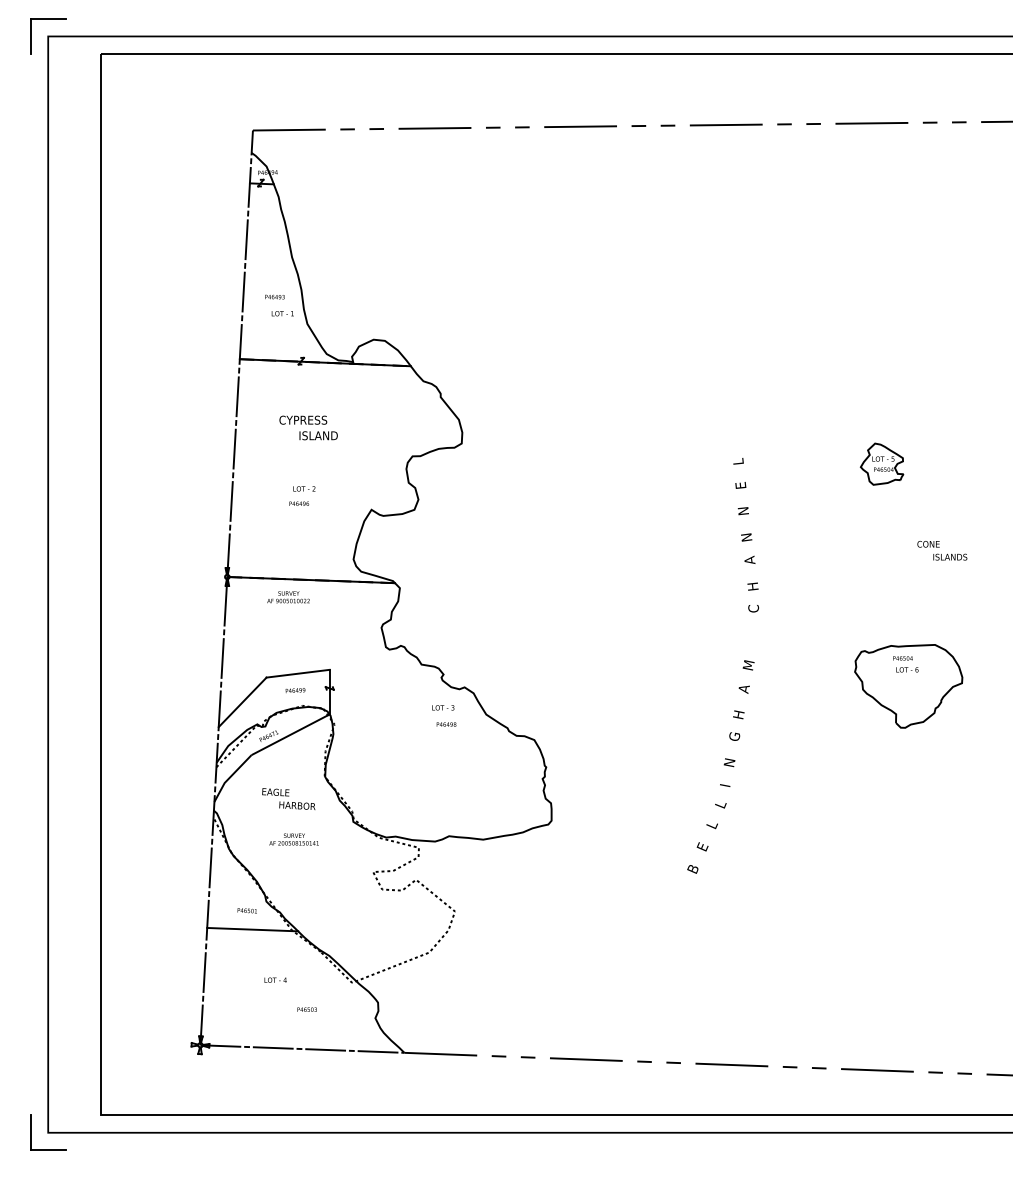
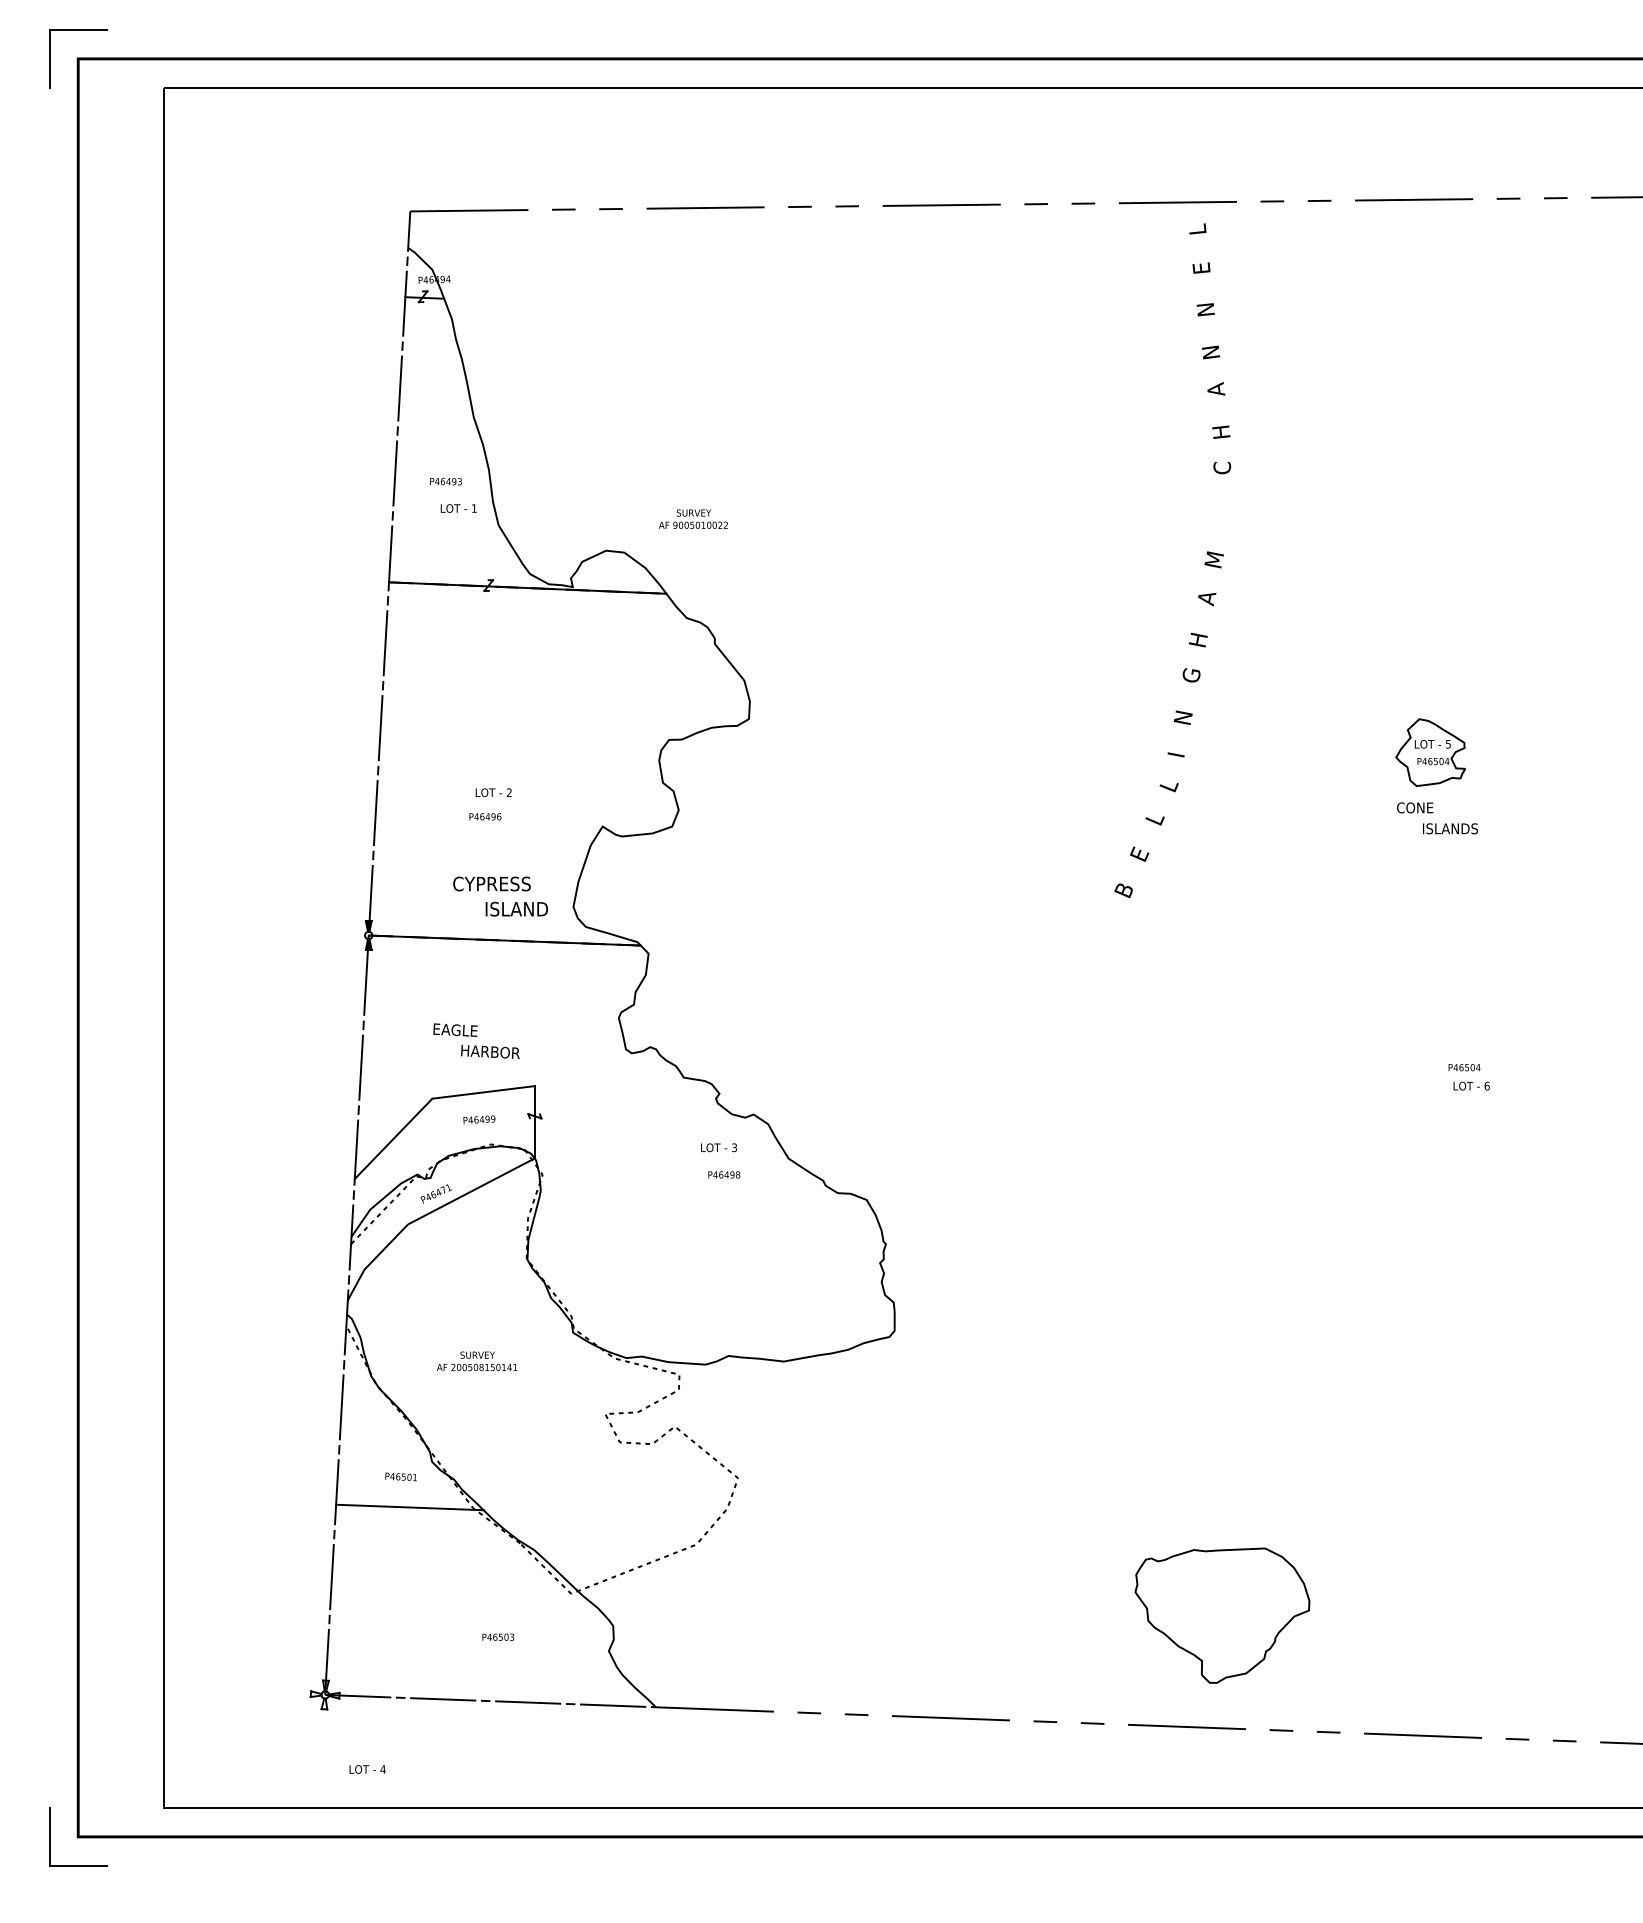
text: (308, 427) -> (500, 895), moved
text: (942, 550) -> (1437, 817), moved
text: (288, 597) -> (693, 519), moved
text: (722, 665) -> (1171, 560), moved
part: (908, 686) -> (1222, 1615), moved
text: (288, 798) -> (476, 1040), moved
text: (275, 979) -> (367, 1768), moved

